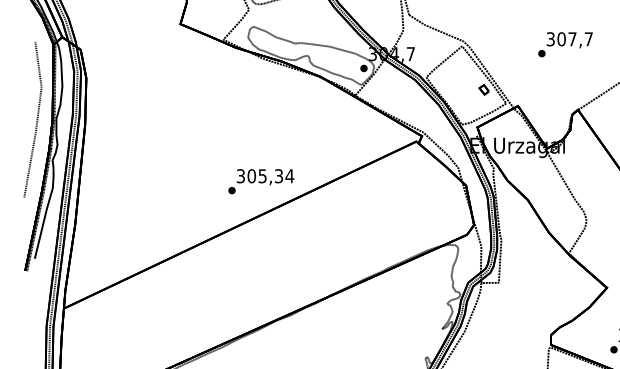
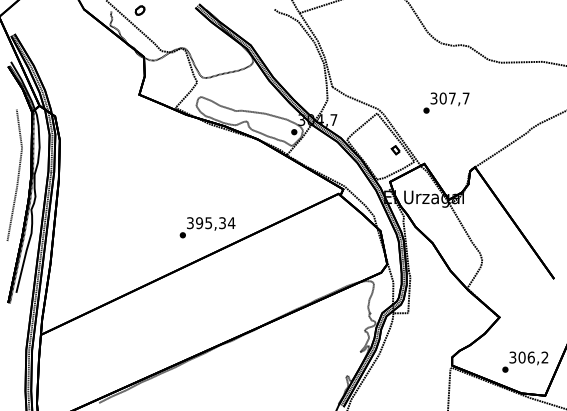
text: (565, 43) -> (446, 102), moved
text: (251, 176) -> (199, 223), 305,34 -> 395,34

